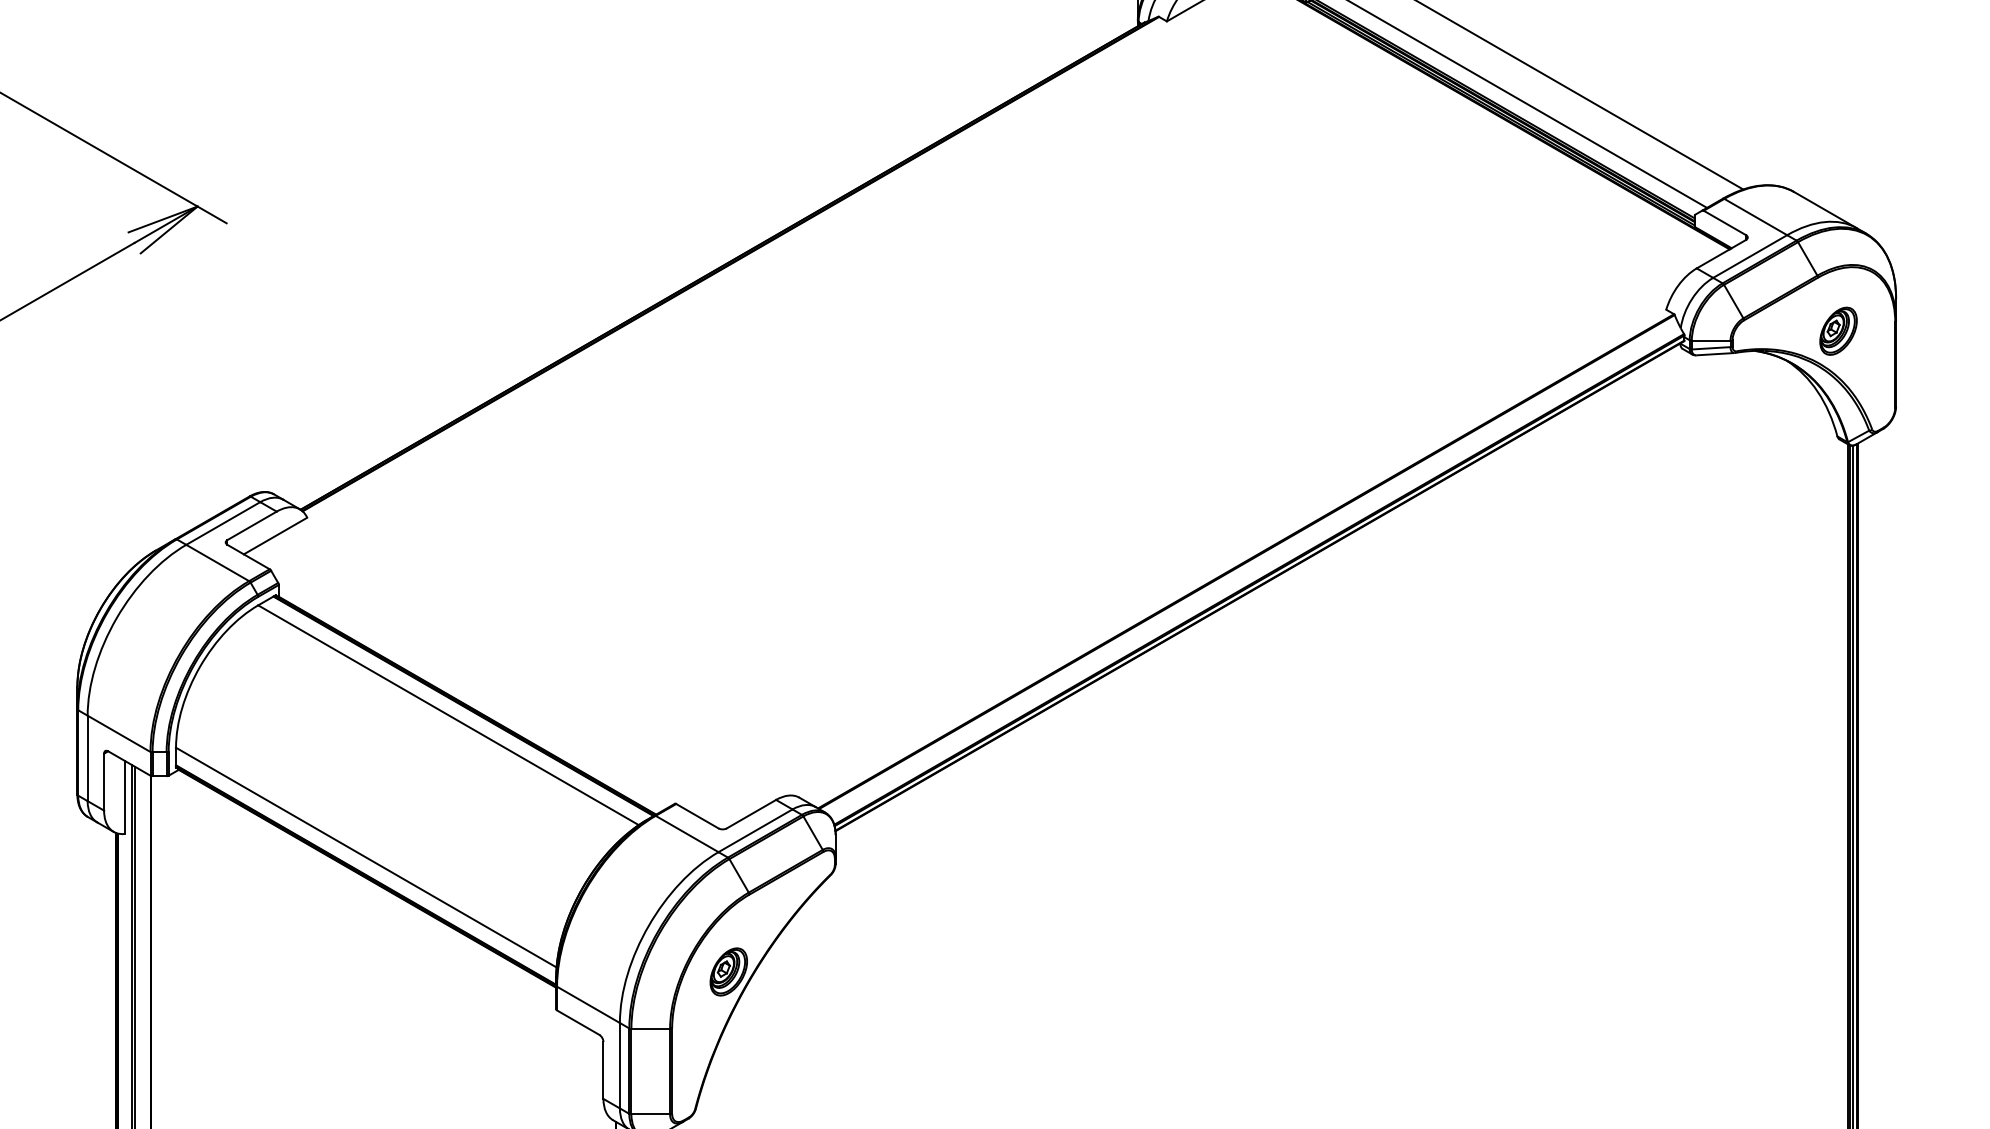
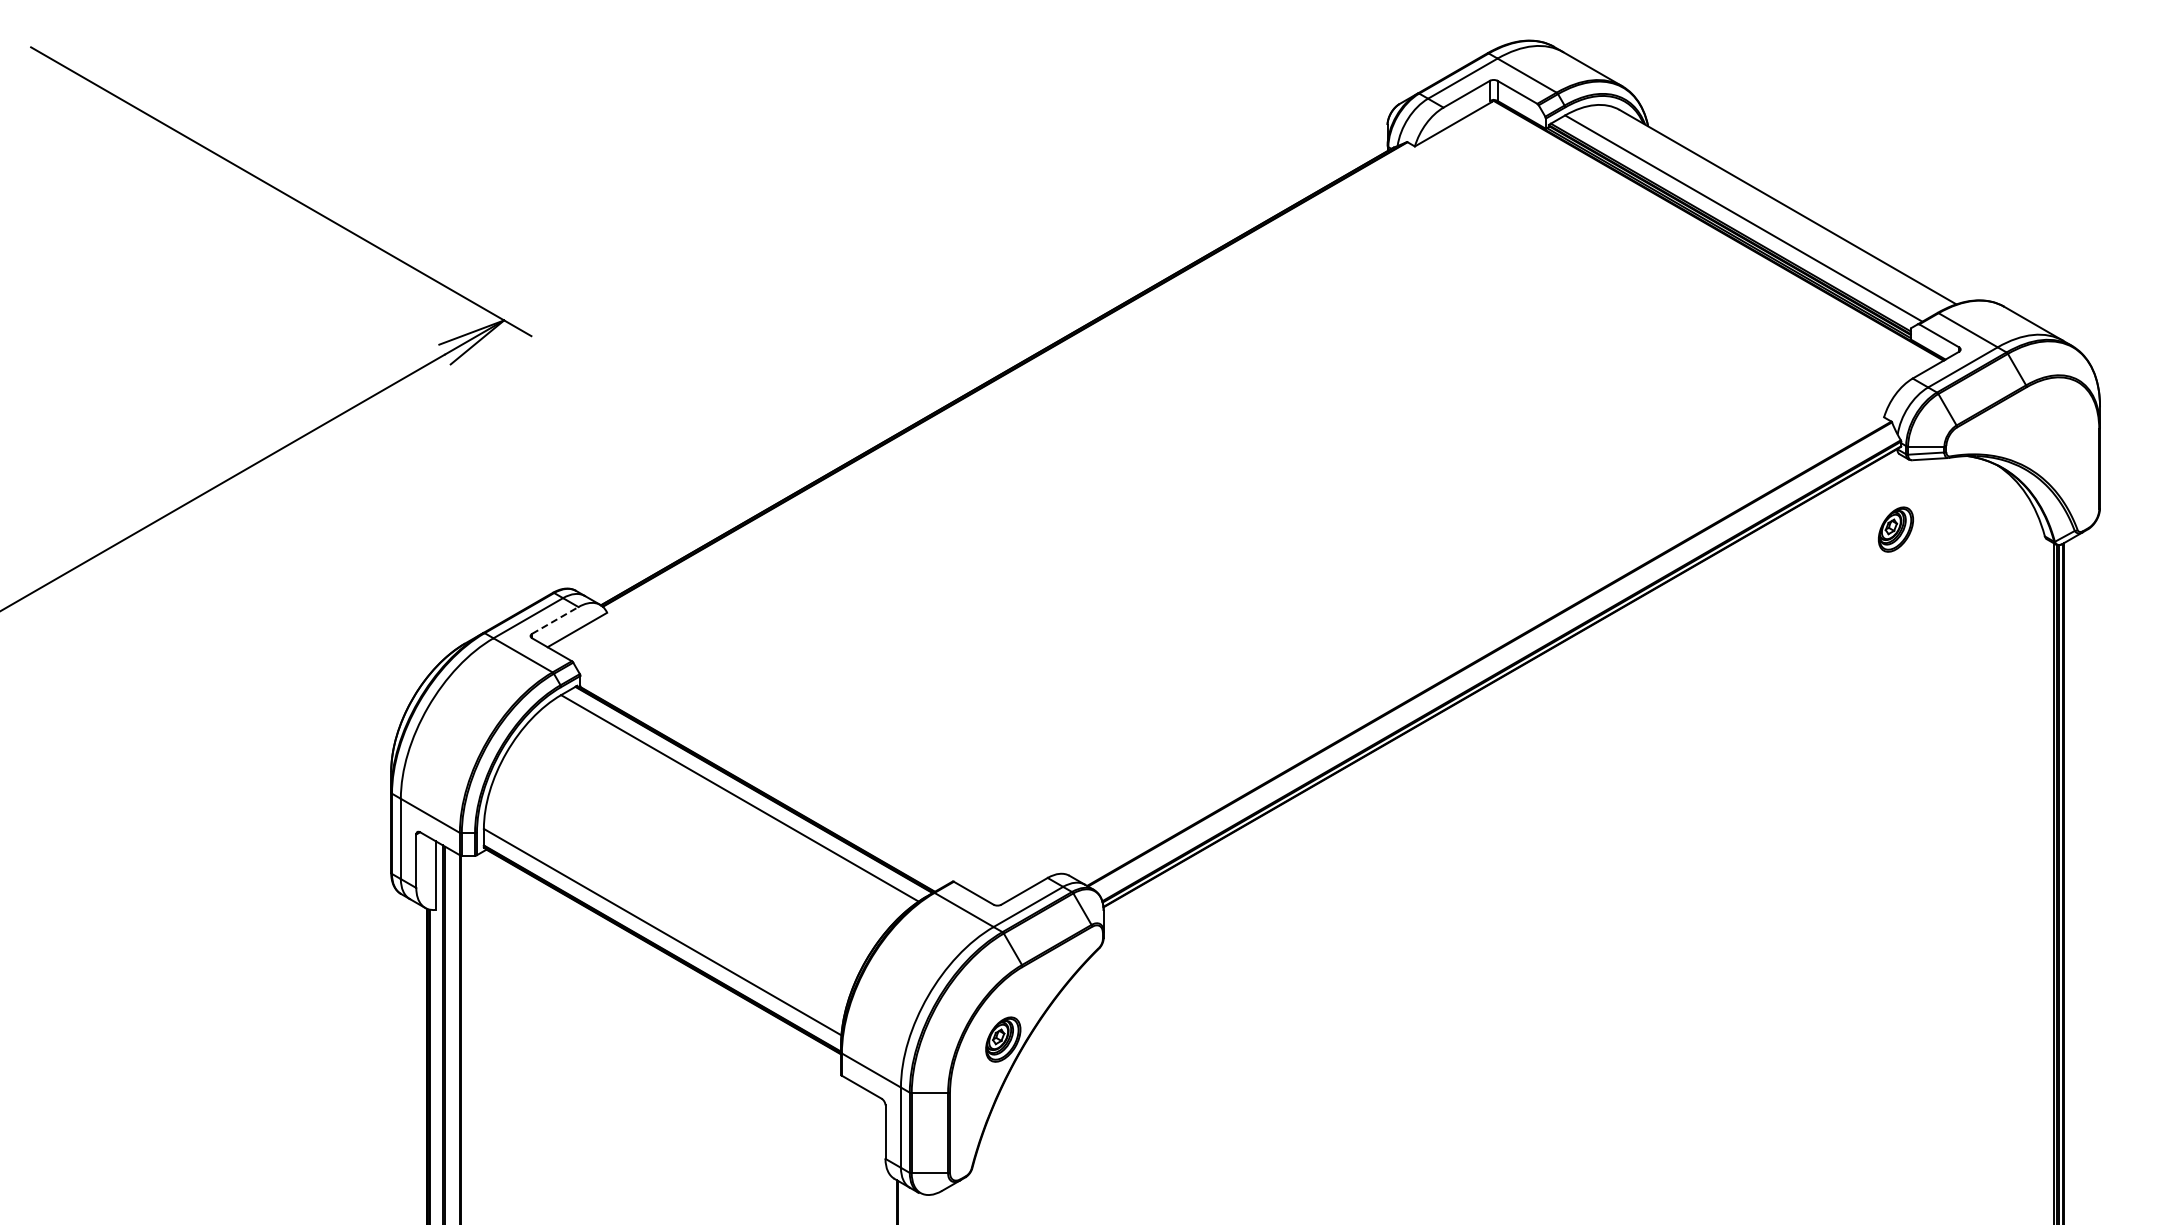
part: (1838, 331) -> (1895, 529), moved
line: (252, 525) -> (555, 620), solid -> dashed

